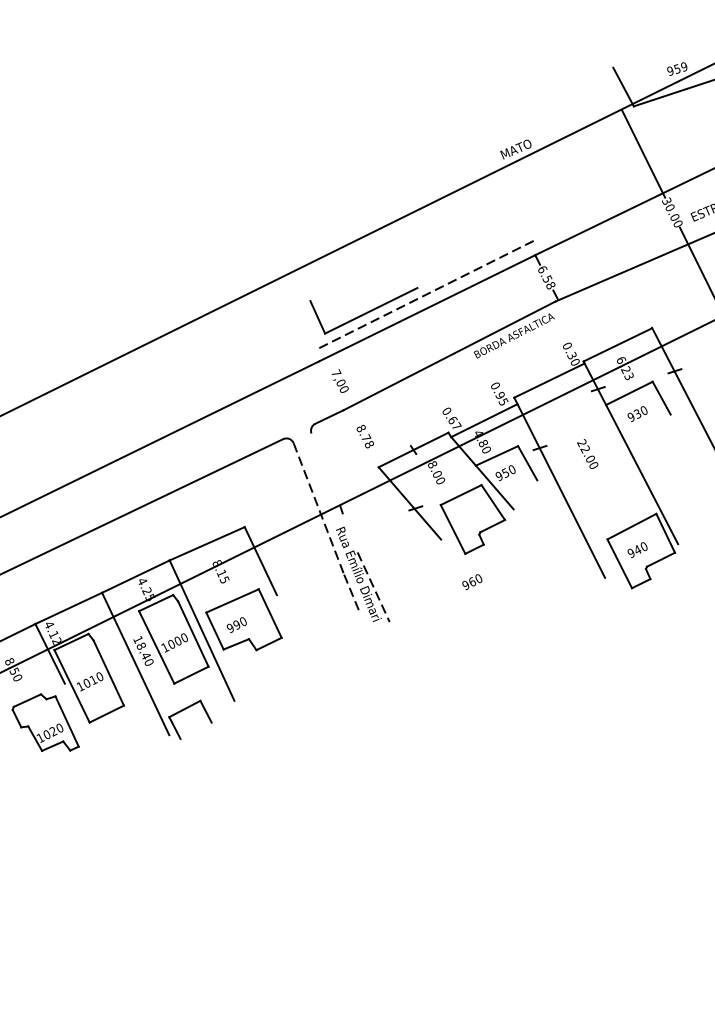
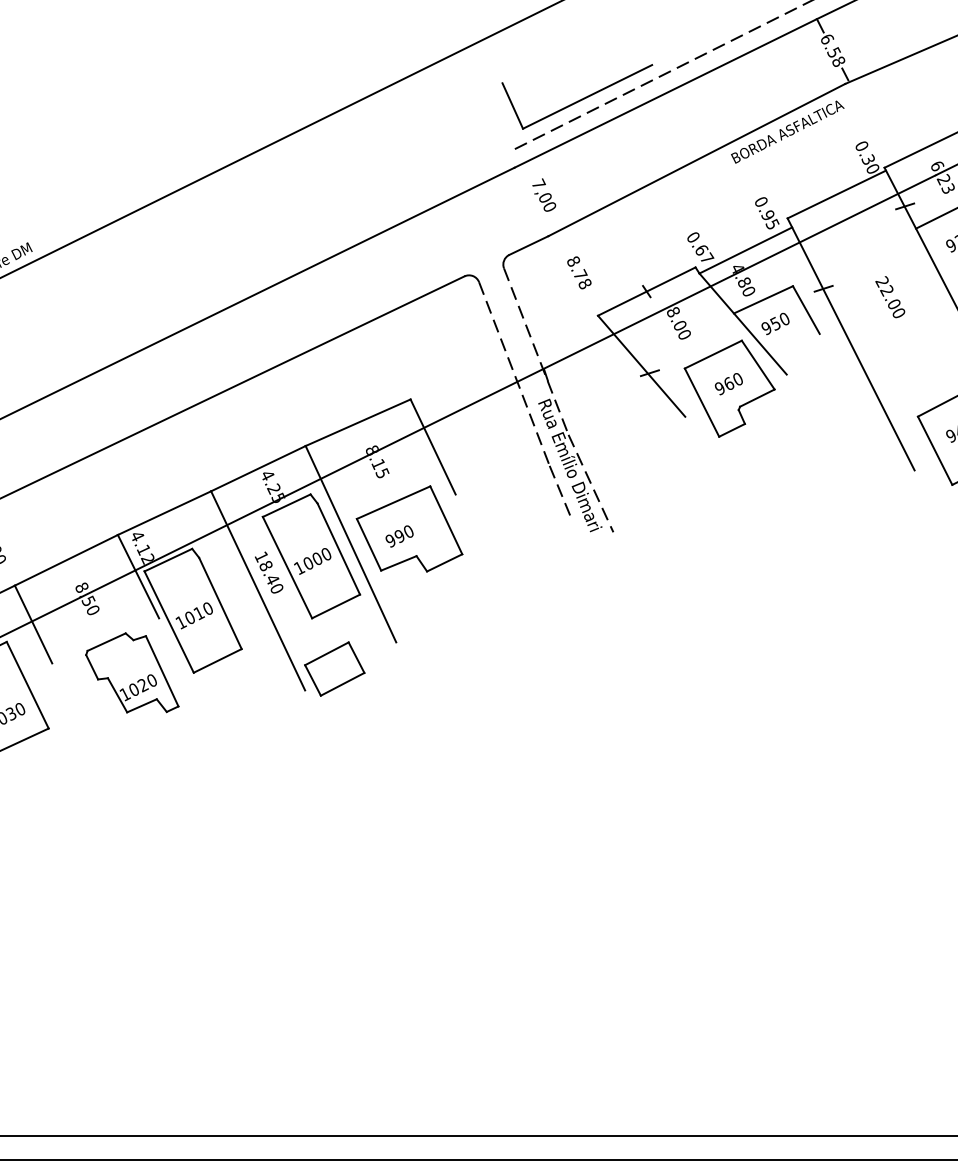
line: (334, 492) -> (536, 351), added
text: (472, 582) -> (729, 384), moved
line: (195, 730) -> (341, 683), added

